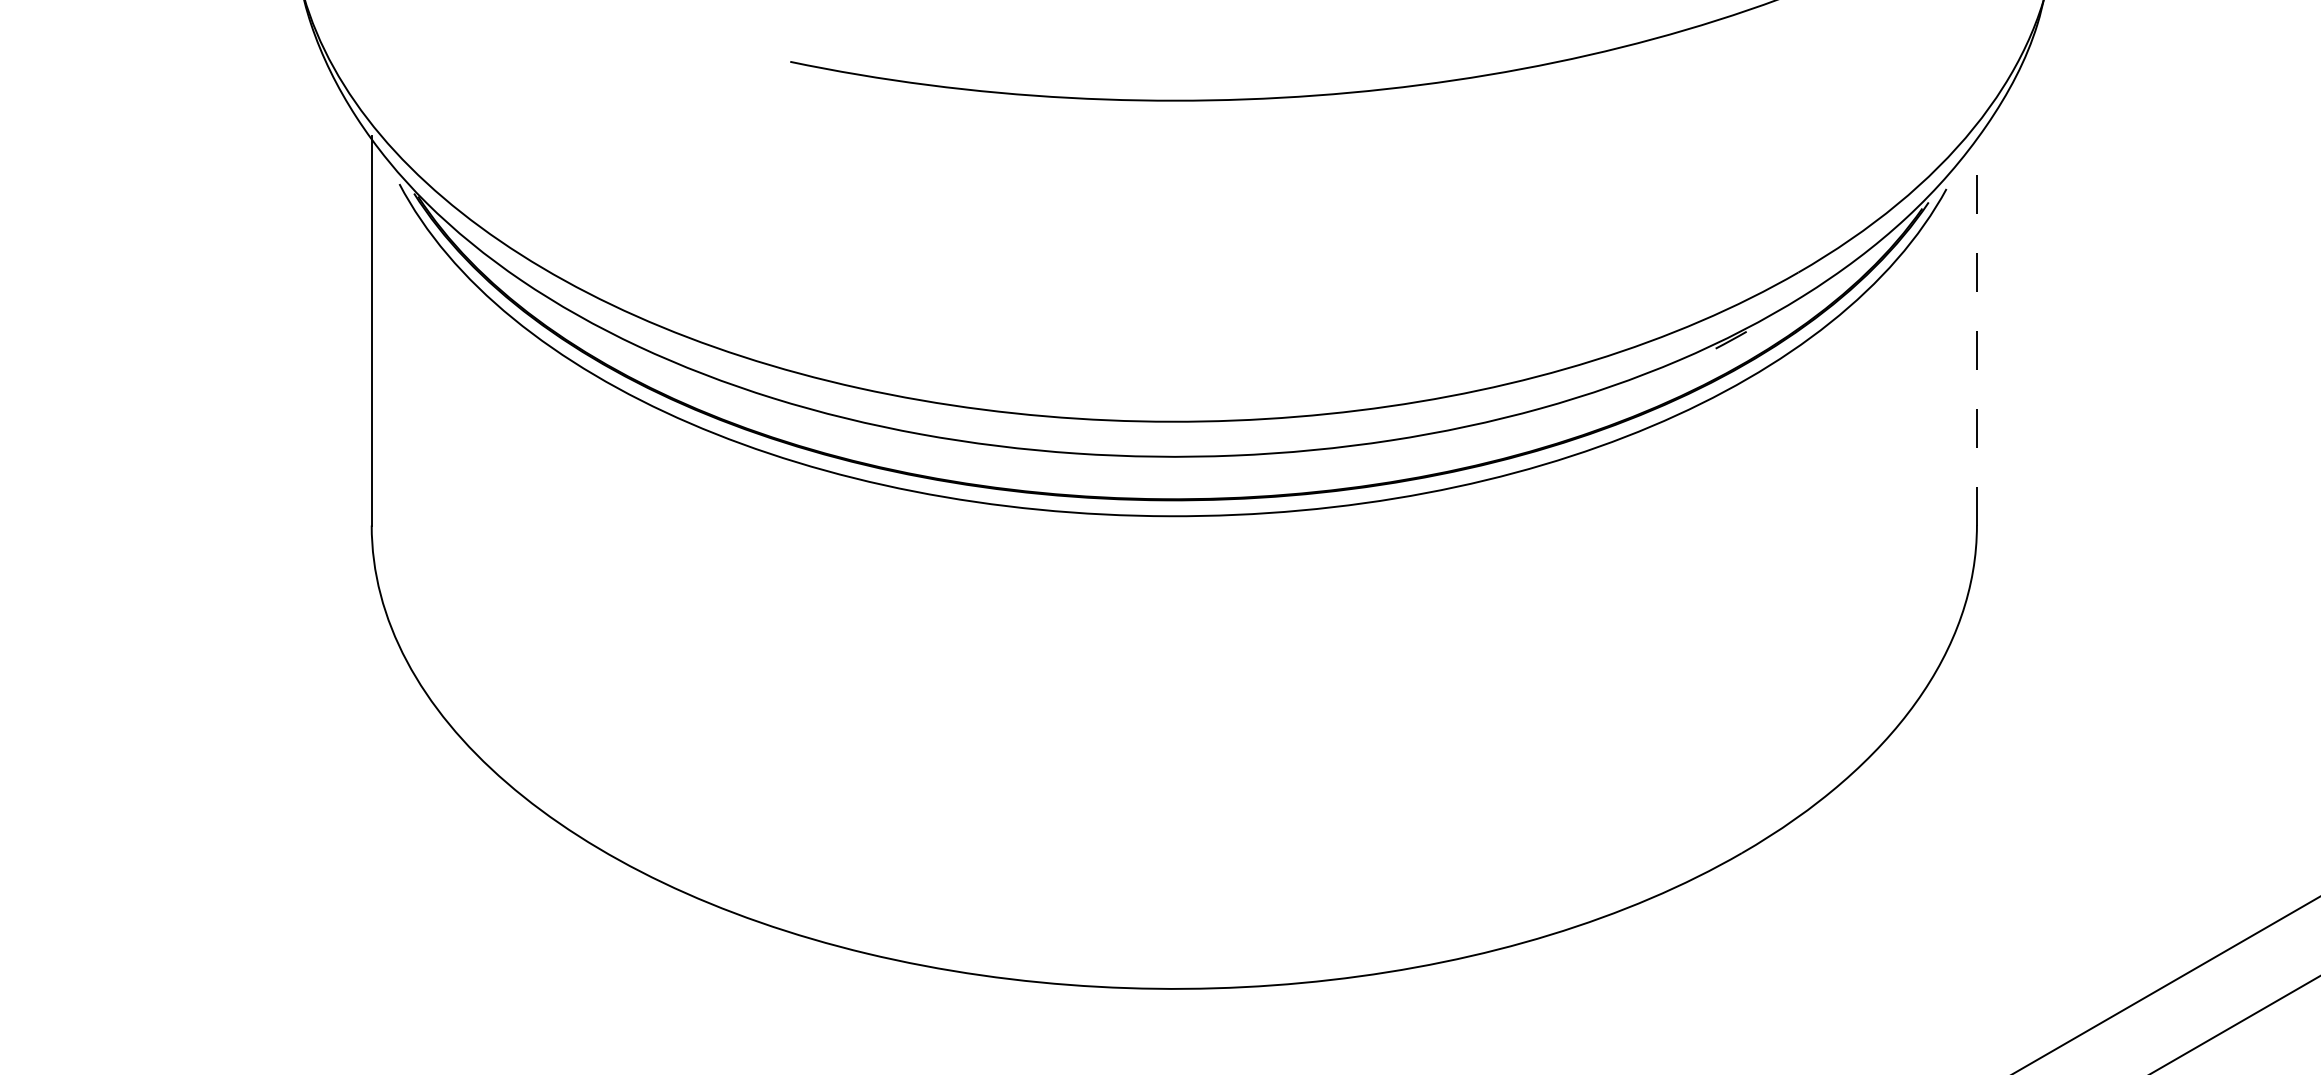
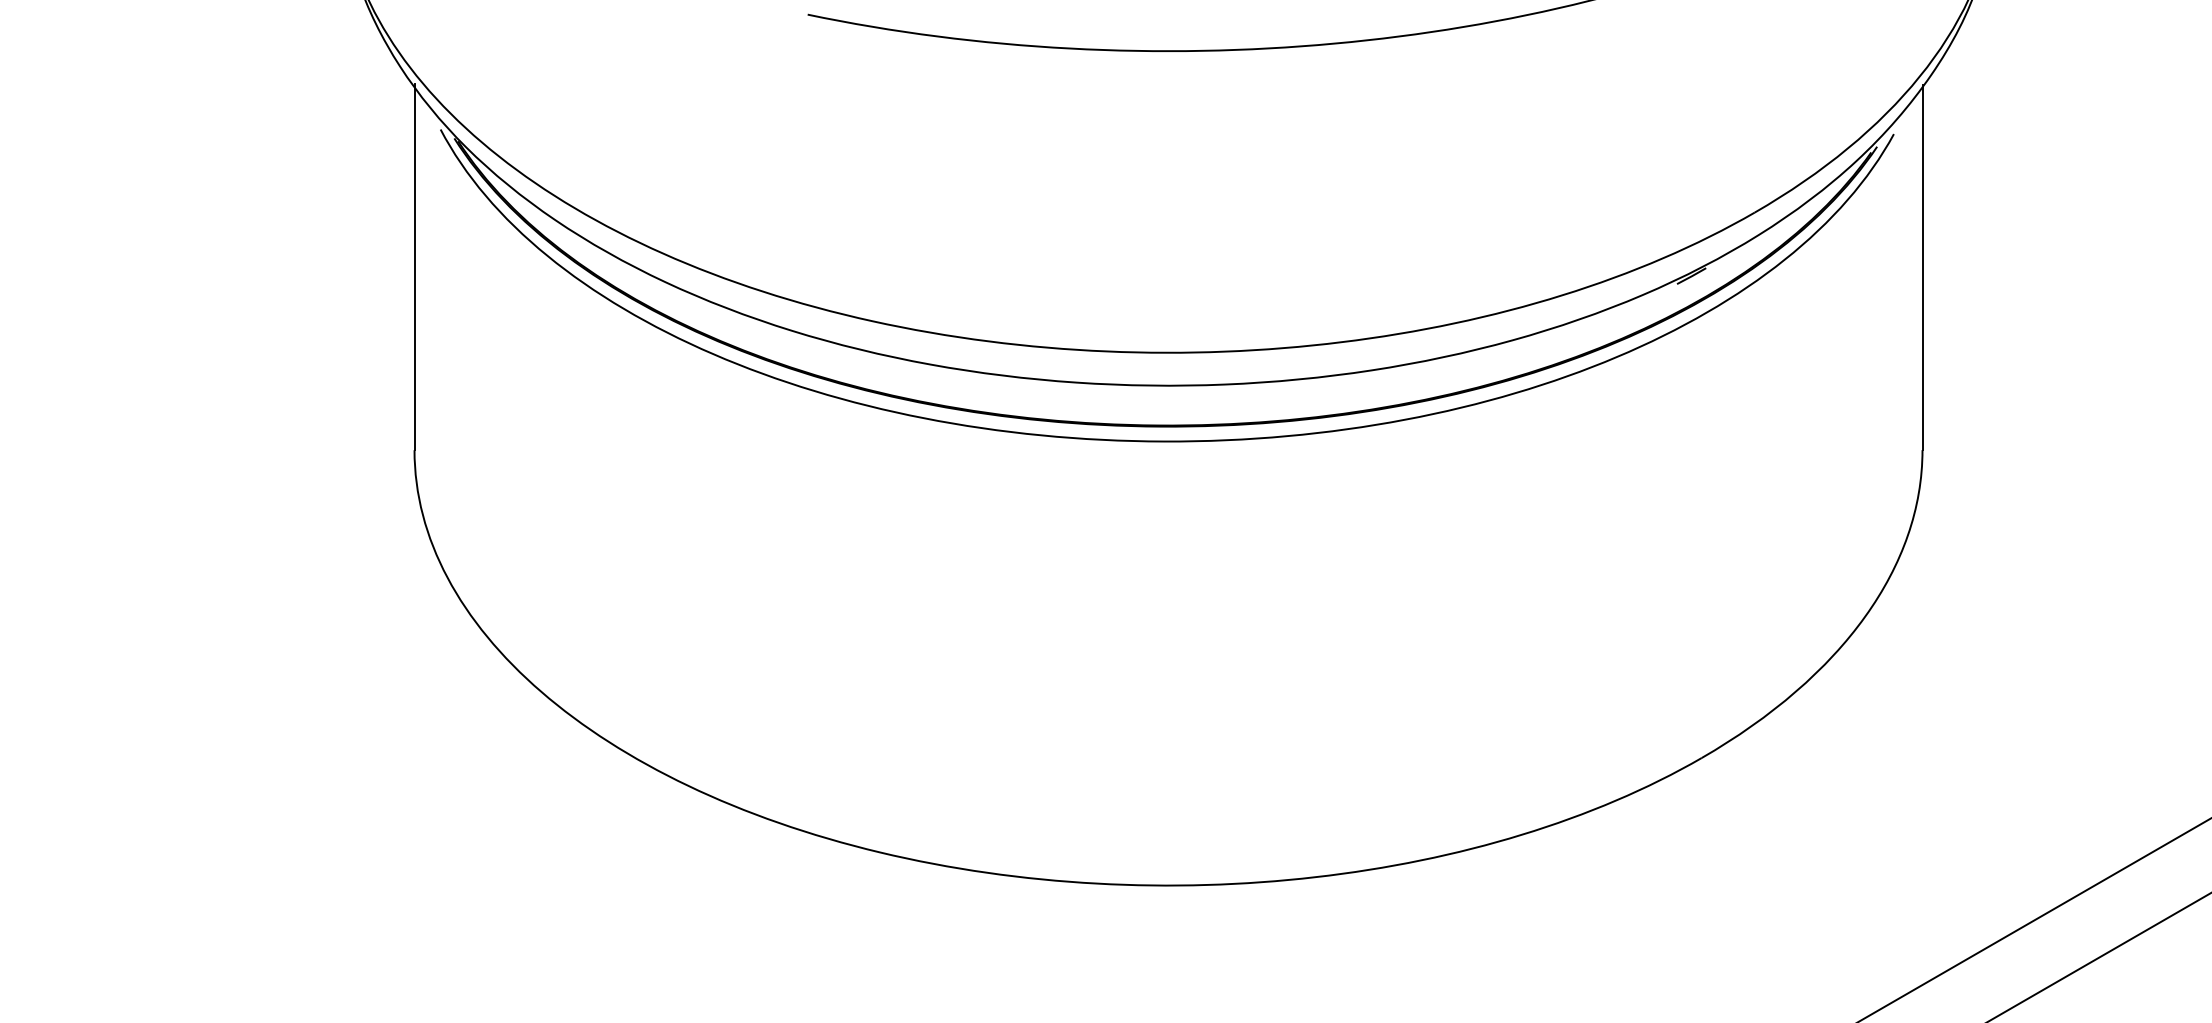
line: (1976, 330) -> (1922, 267), dashed -> solid

